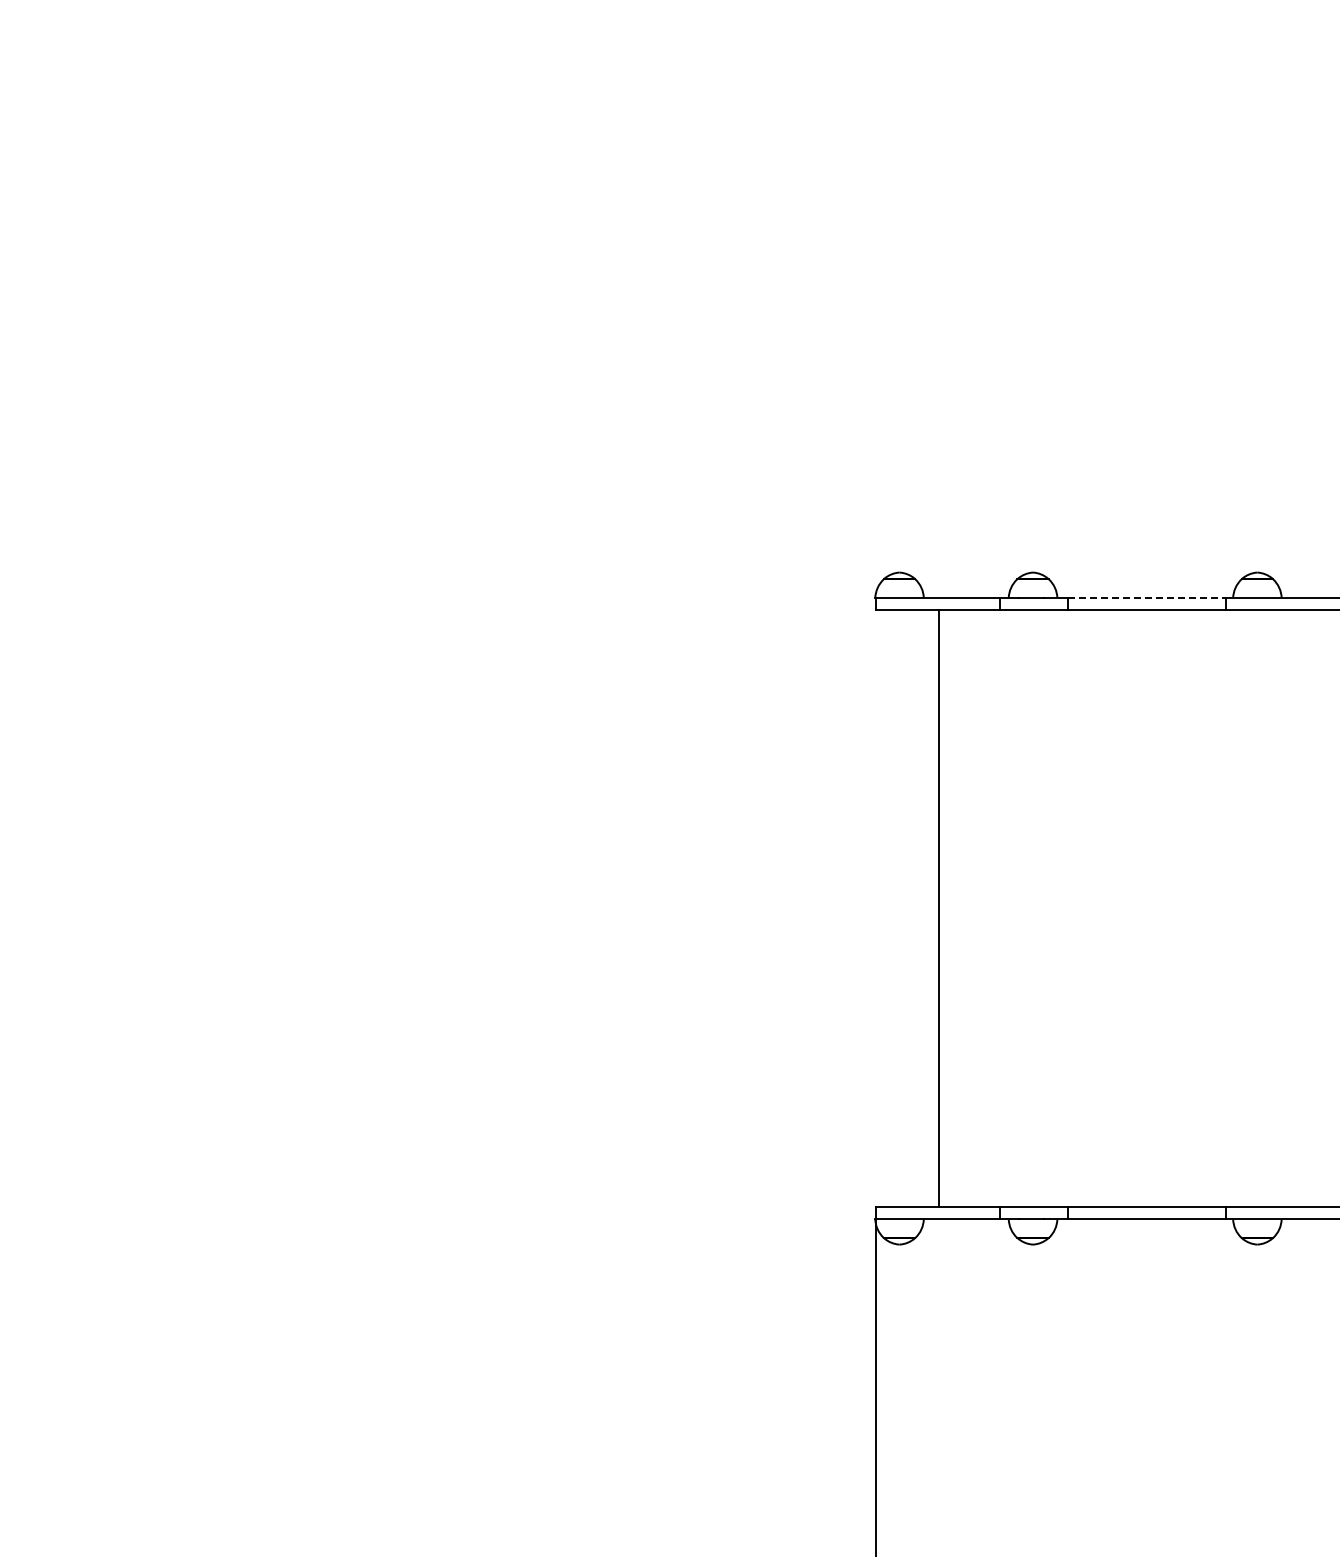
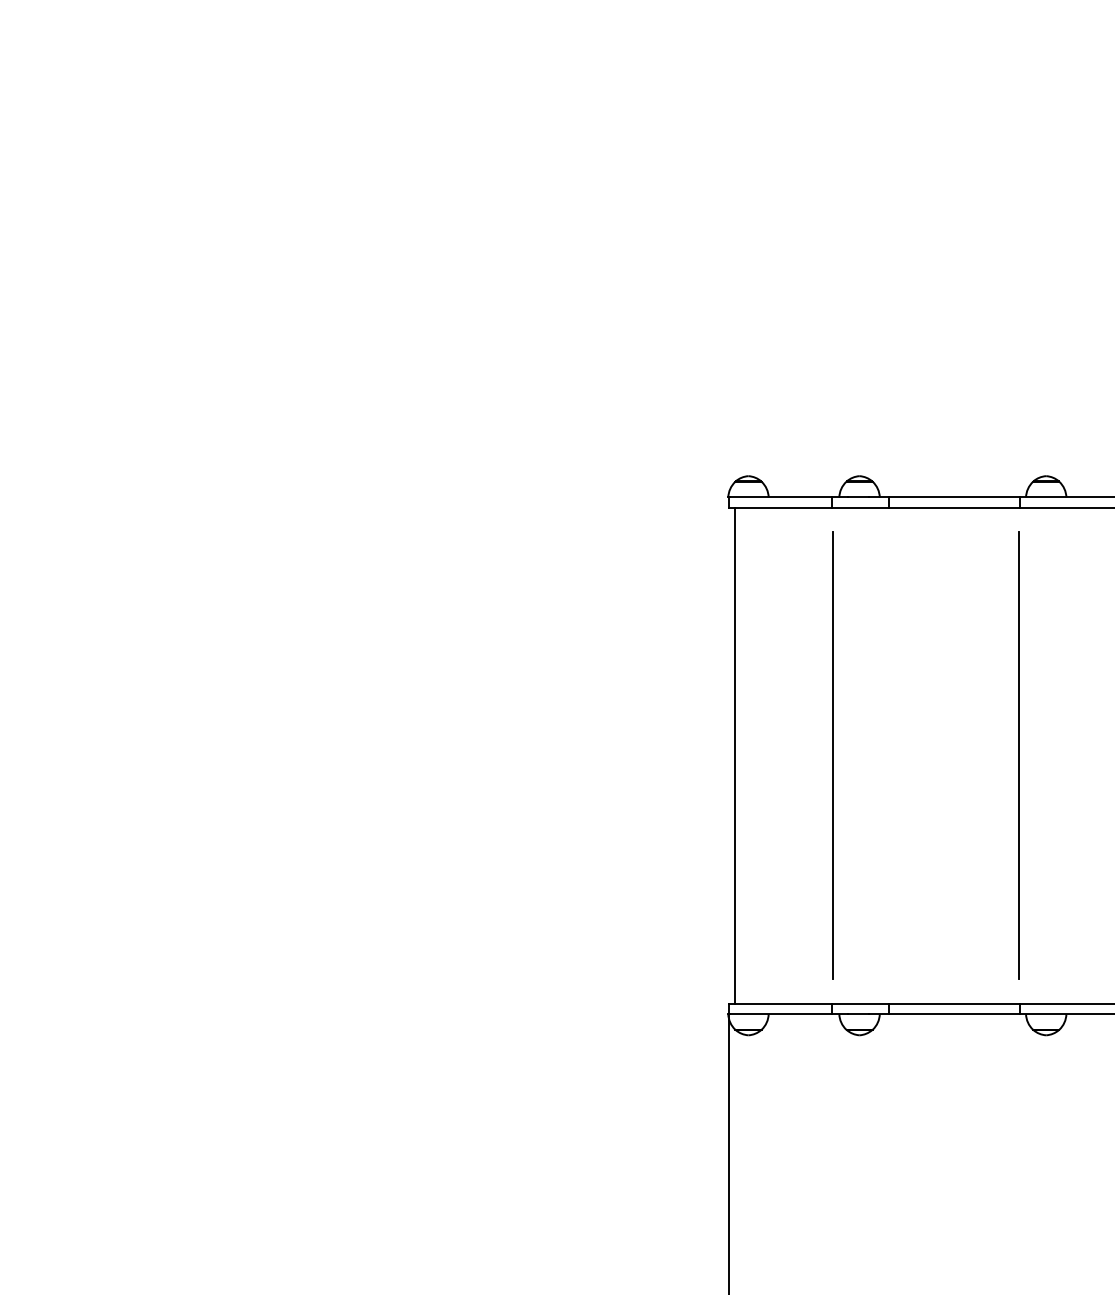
line: (1147, 598) -> (954, 497), dashed -> solid
line: (939, 908) -> (735, 755), moved
line: (1000, 908) -> (832, 755), added
line: (1224, 908) -> (1018, 755), added

